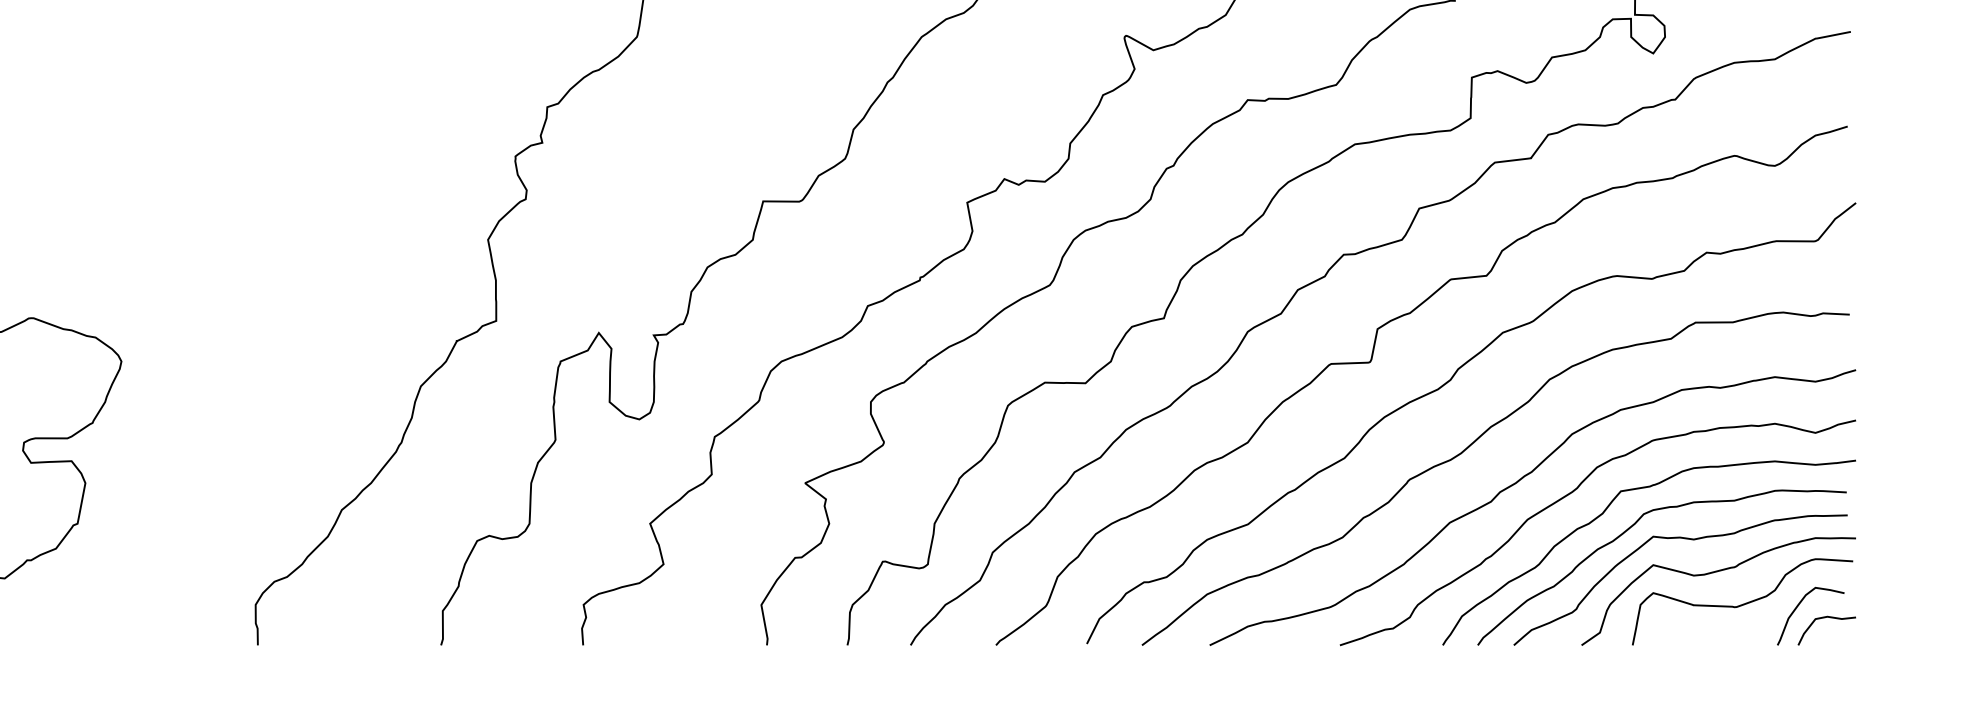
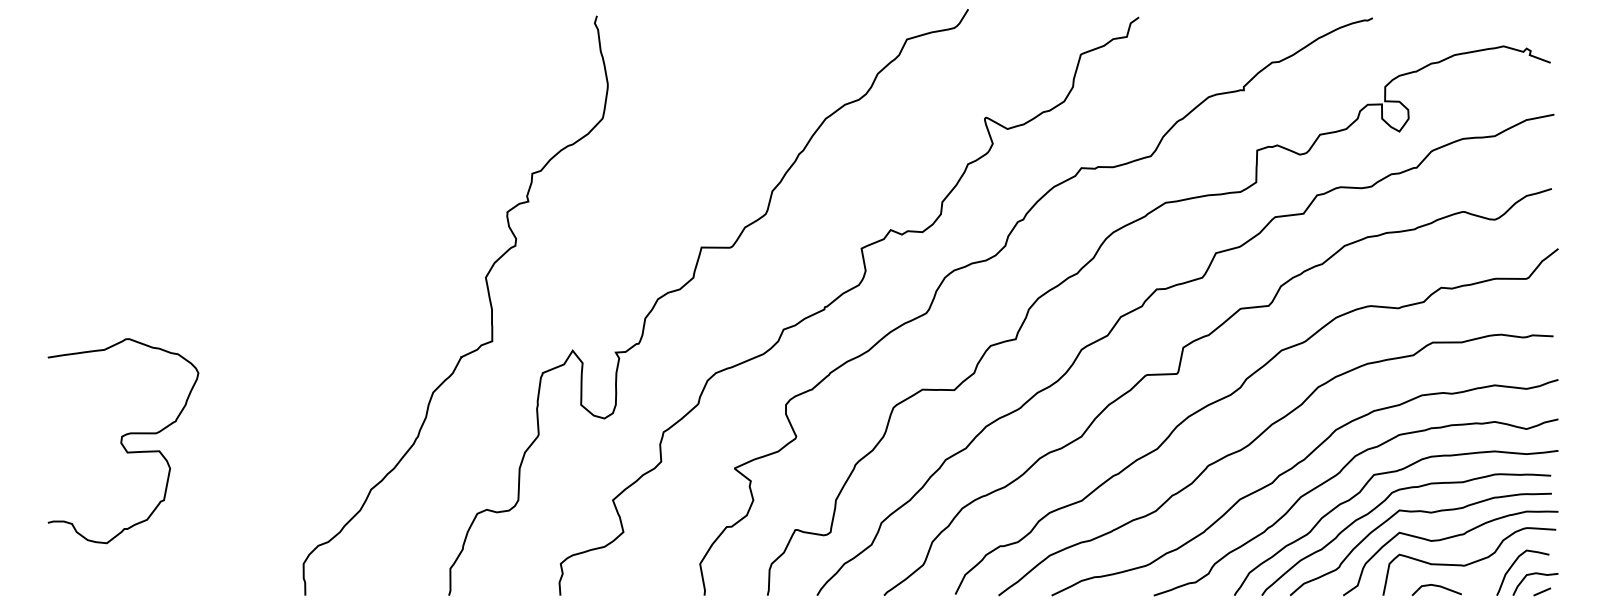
line: (1700, 633) -> (1436, 586), added
line: (1835, 640) -> (1542, 591), added

